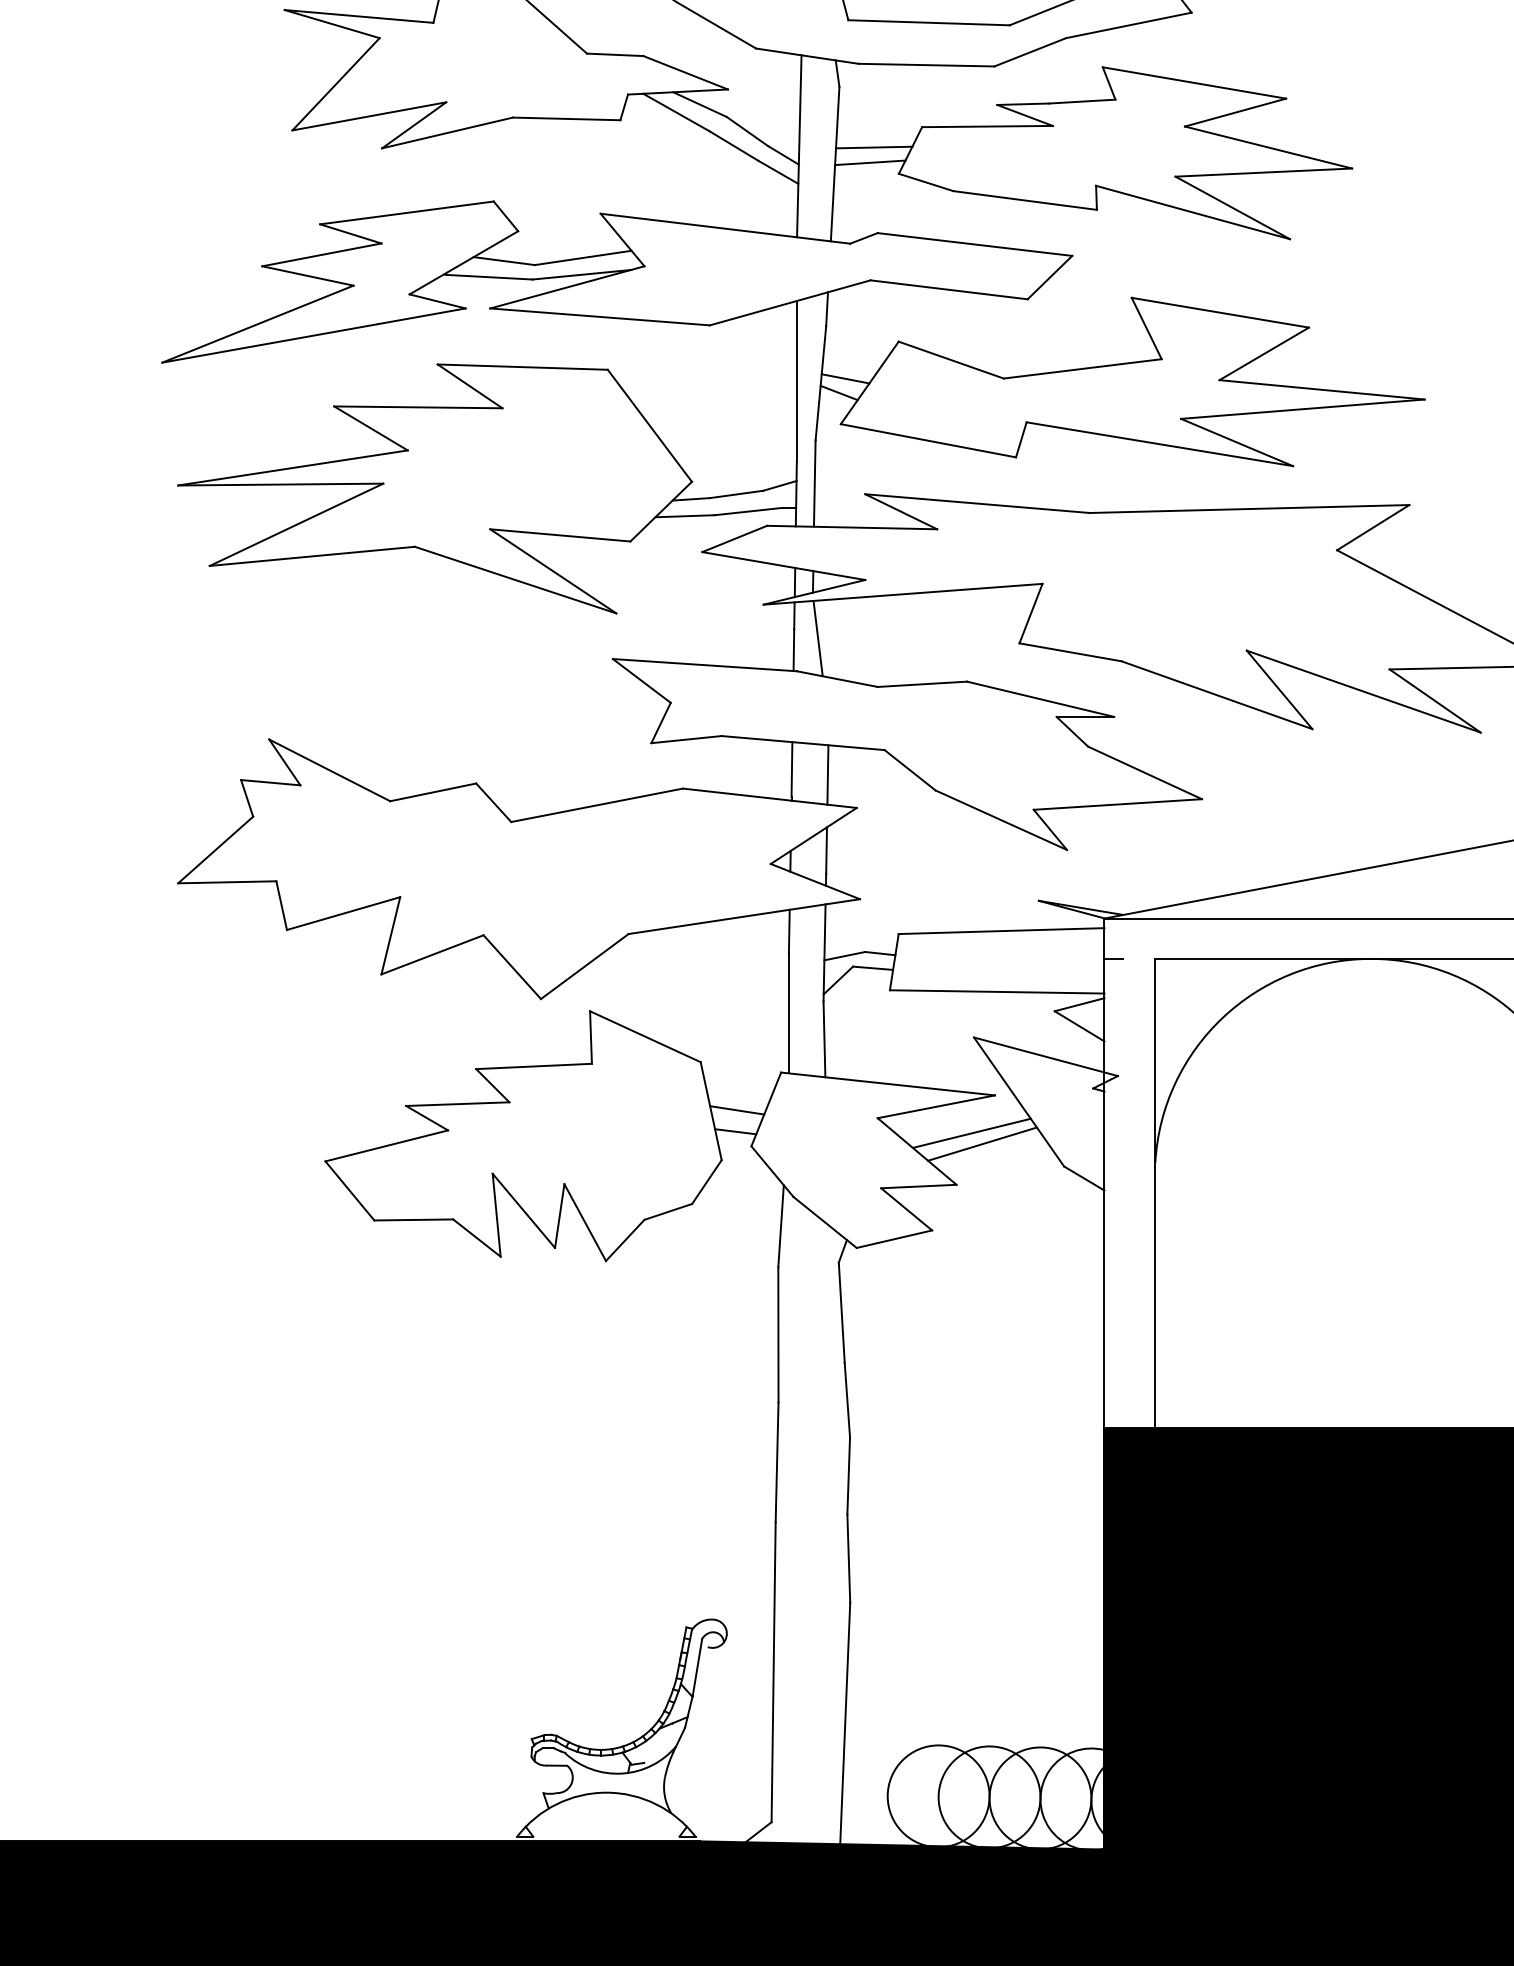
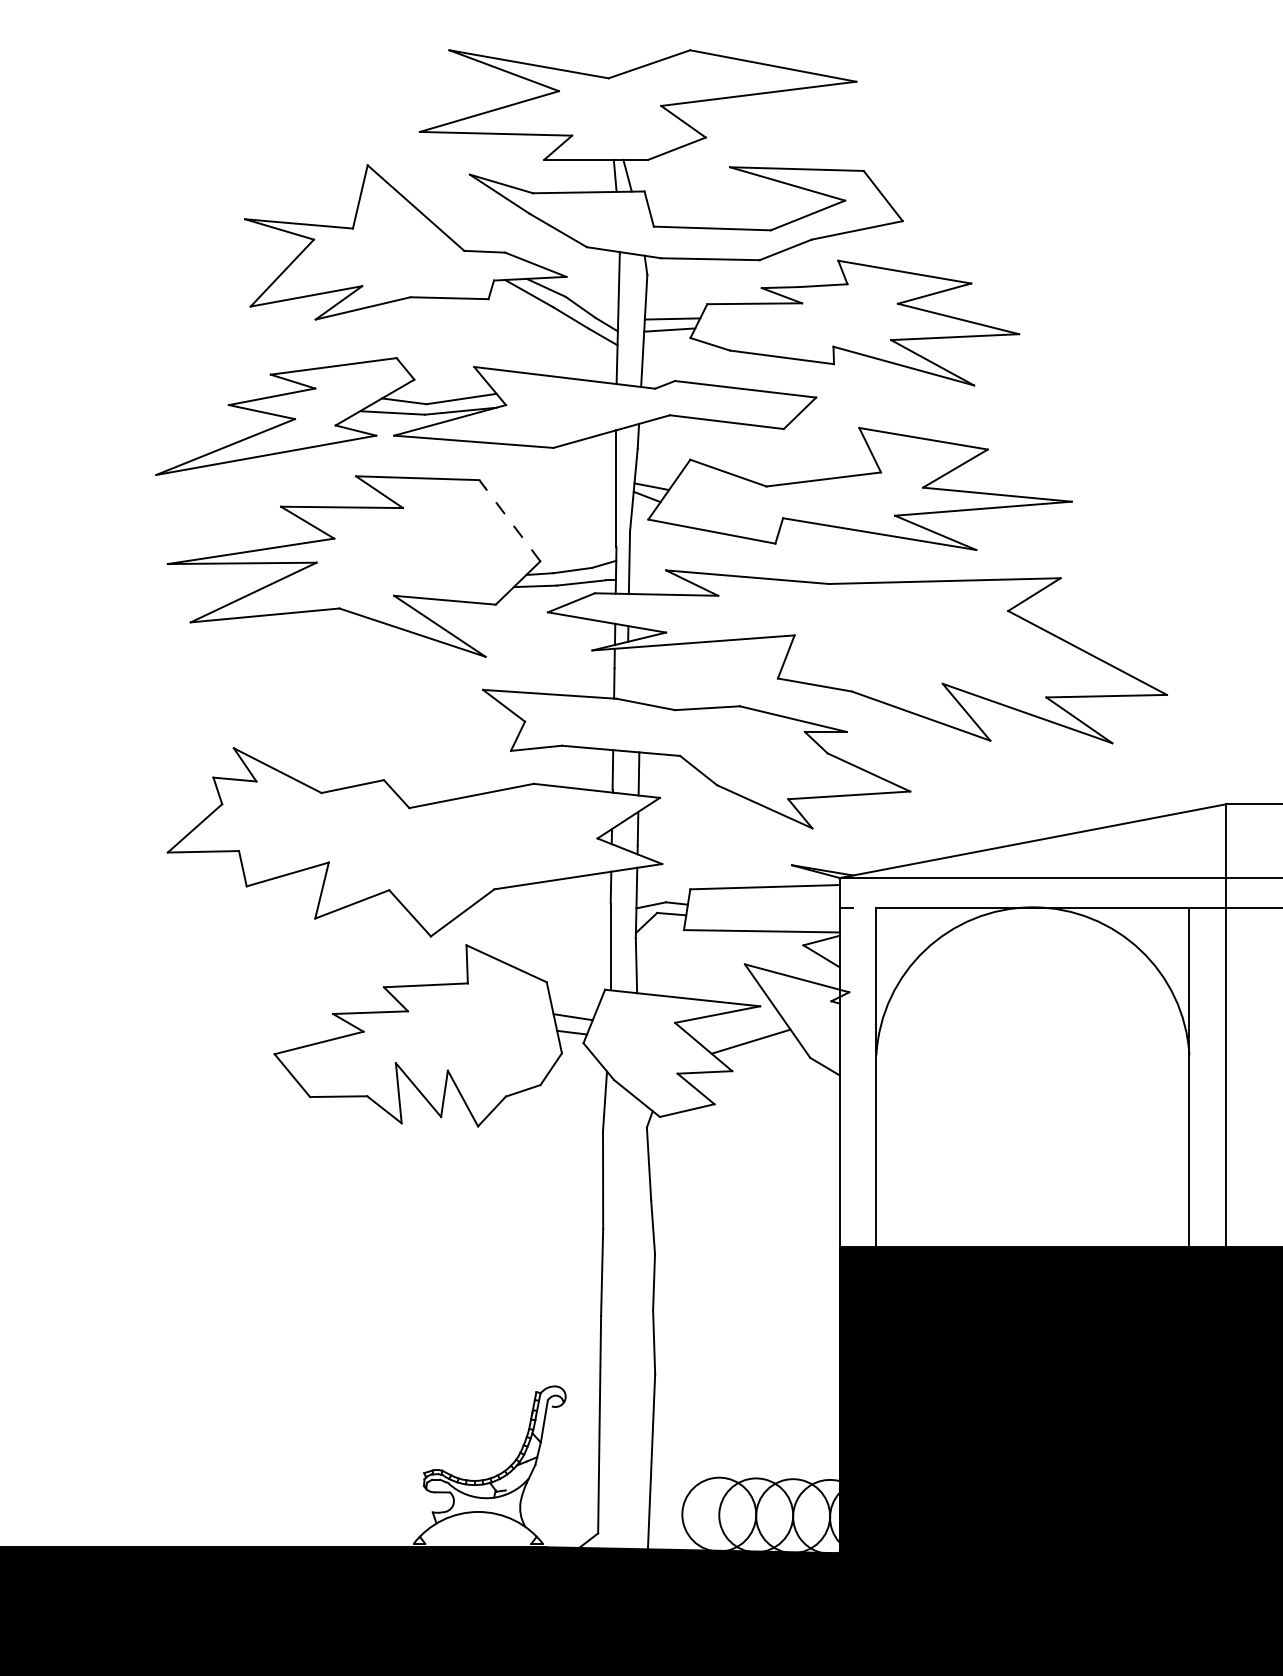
line: (649, 425) -> (509, 520), solid -> dashed
line: (817, 637) -> (631, 674), removed
line: (972, 1132) -> (743, 1033), removed

